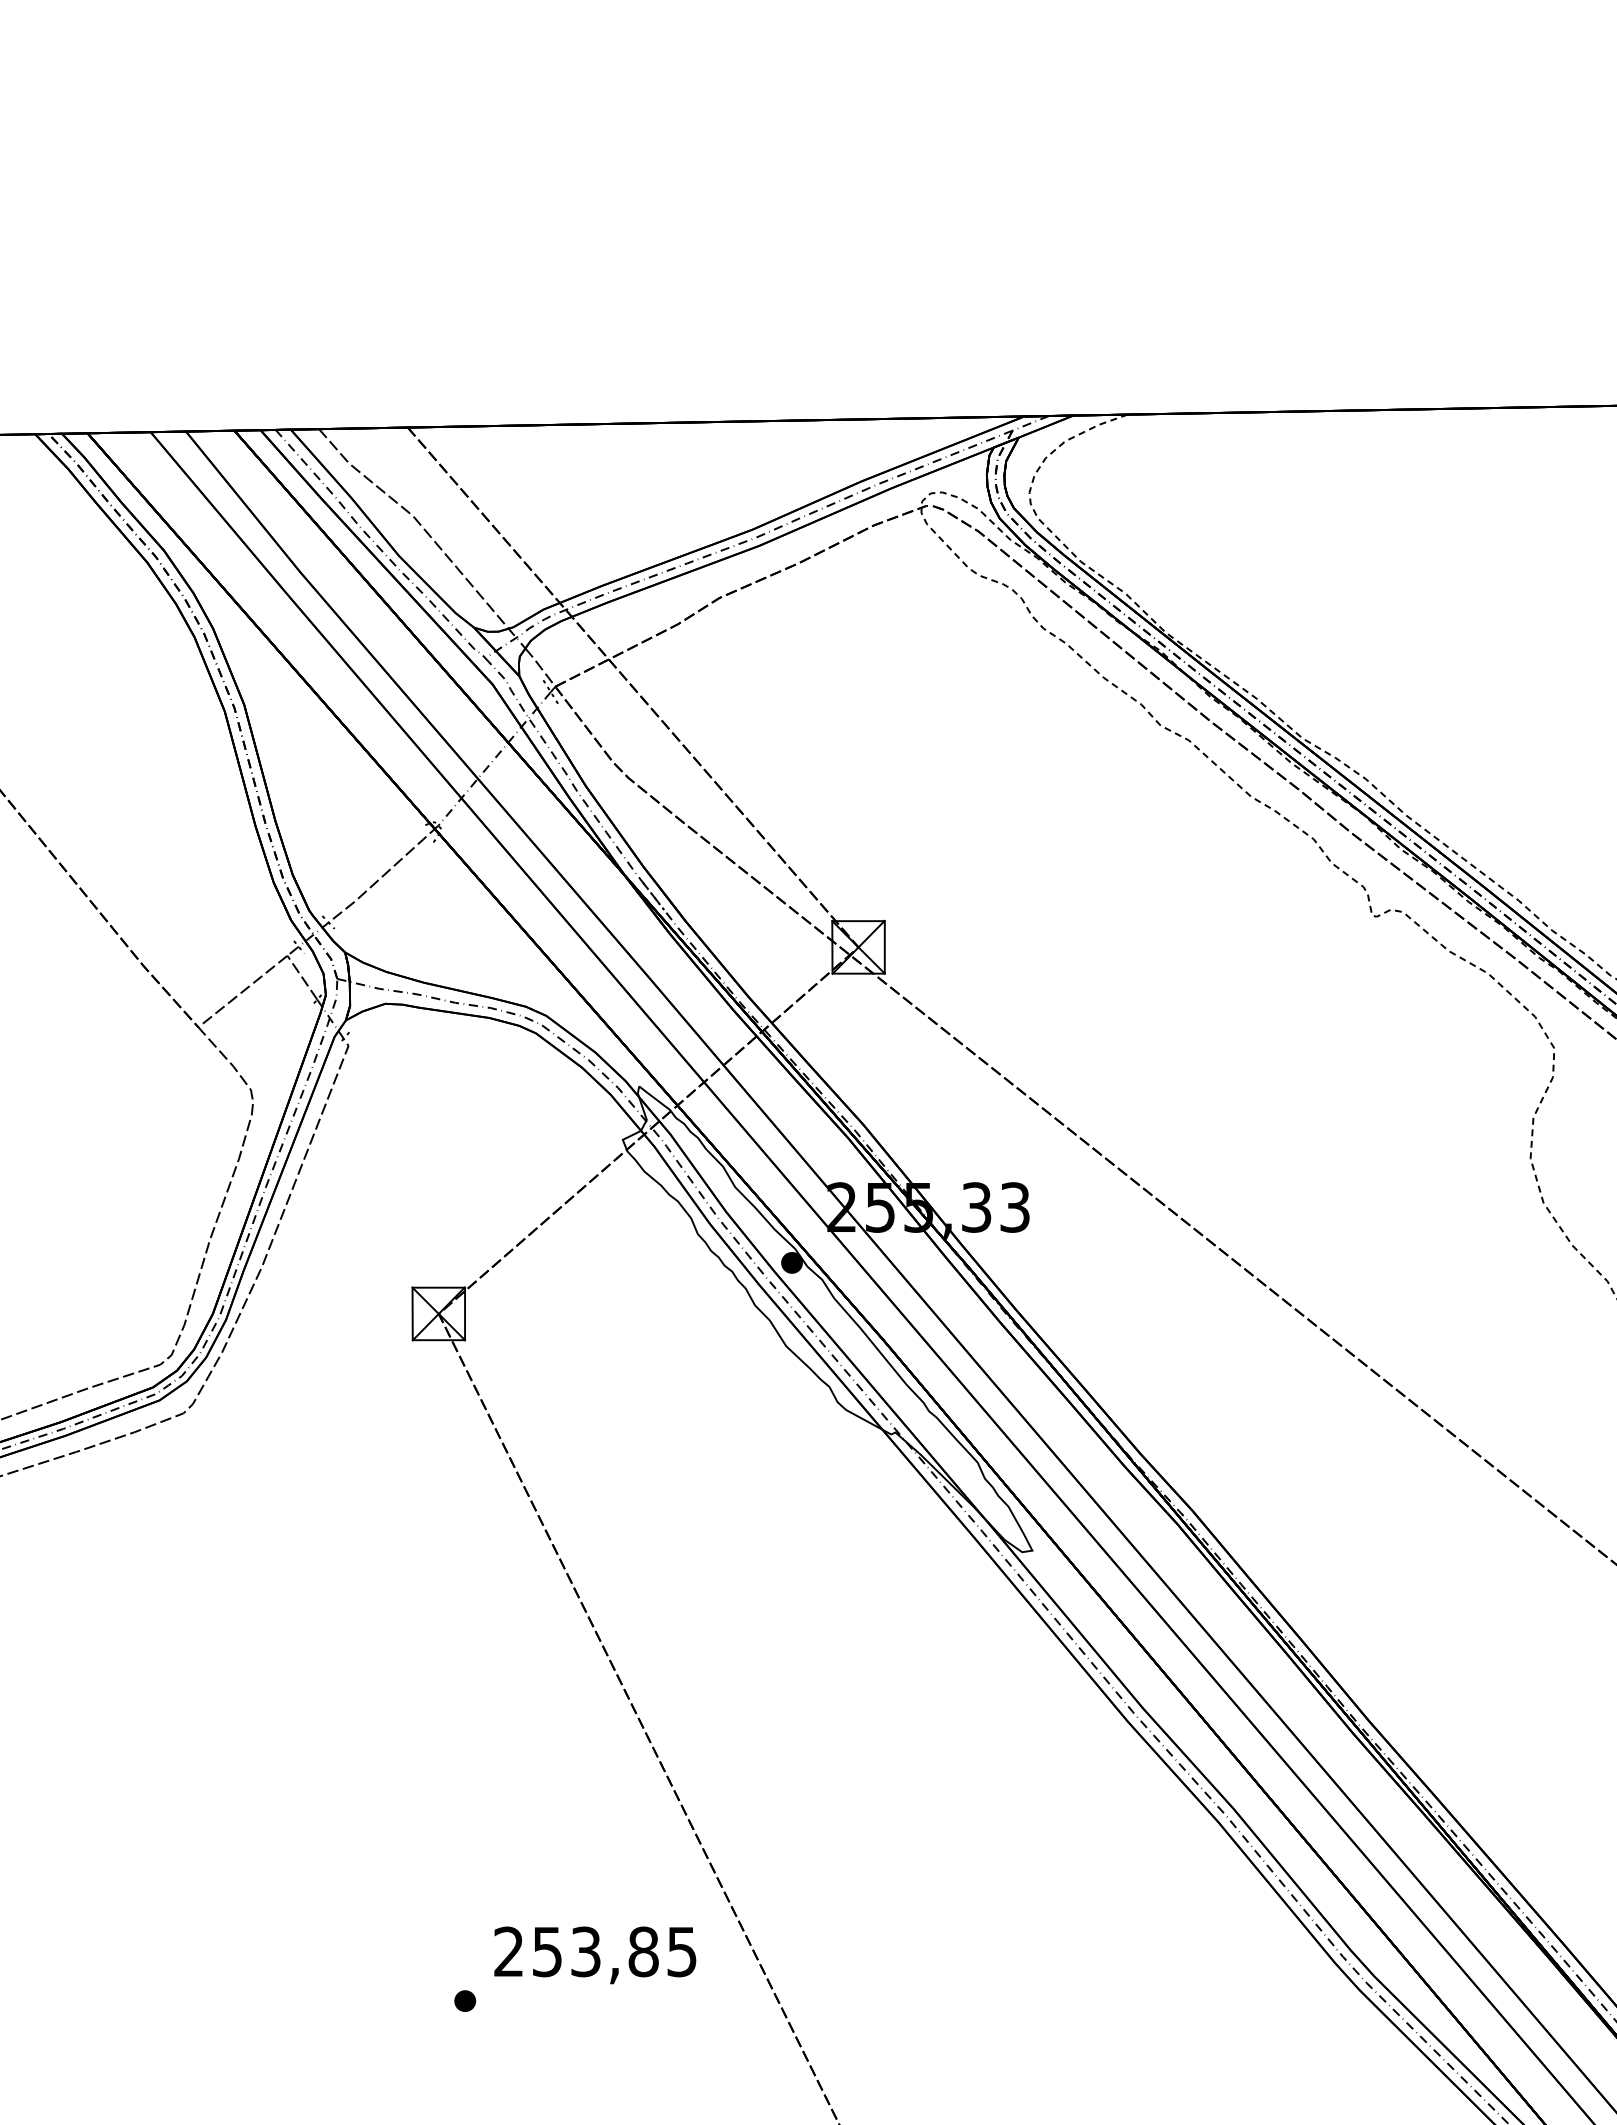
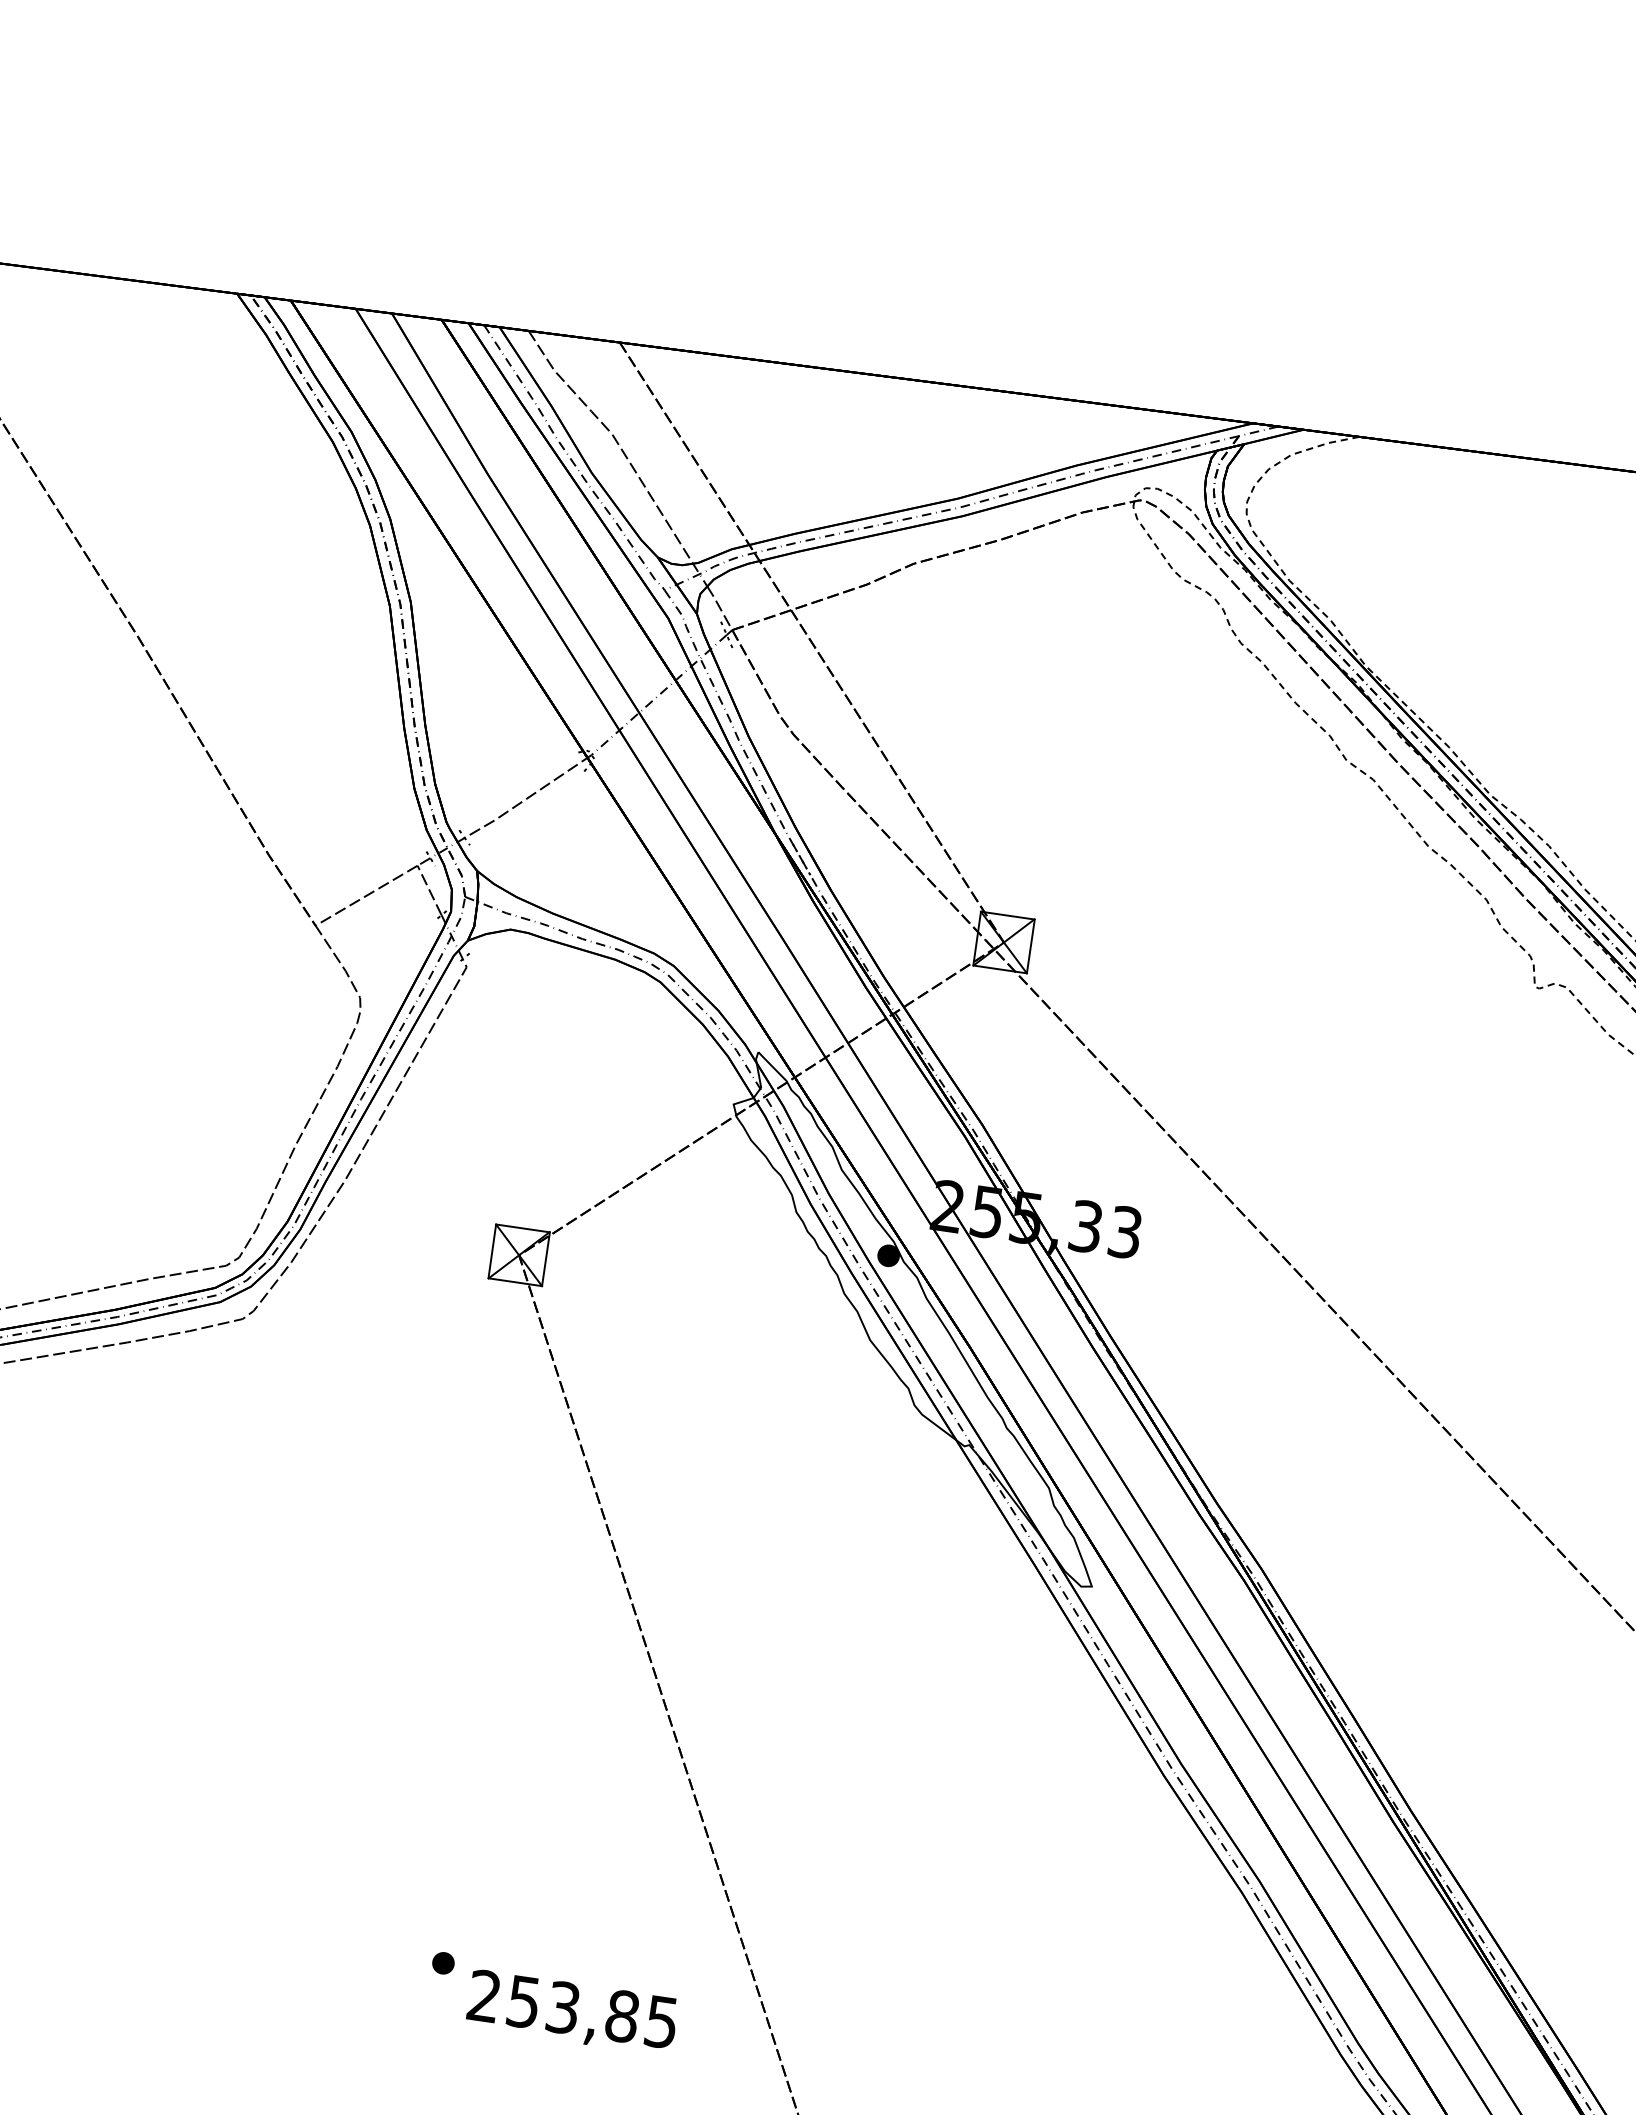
text: (595, 1955) -> (572, 2012), moved

